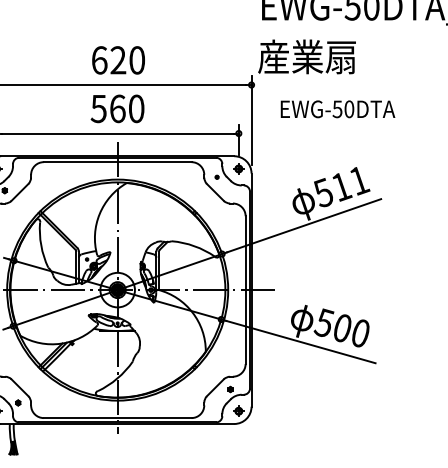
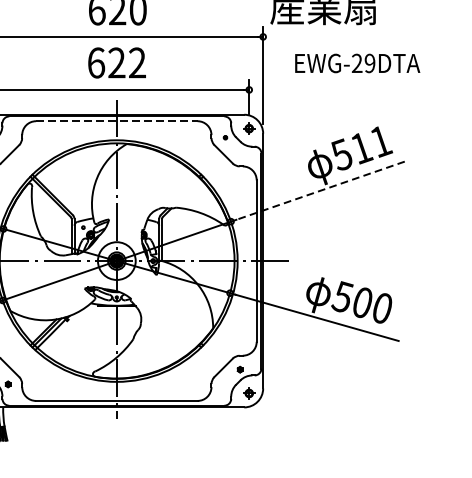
text: (117, 108) -> (116, 62), 560 -> 622
text: (343, 109) -> (363, 63), EWG-50DTA -> EWG-29DTA
line: (117, 162) -> (116, 121), solid -> dashed
line: (304, 225) -> (321, 190), solid -> dashed

